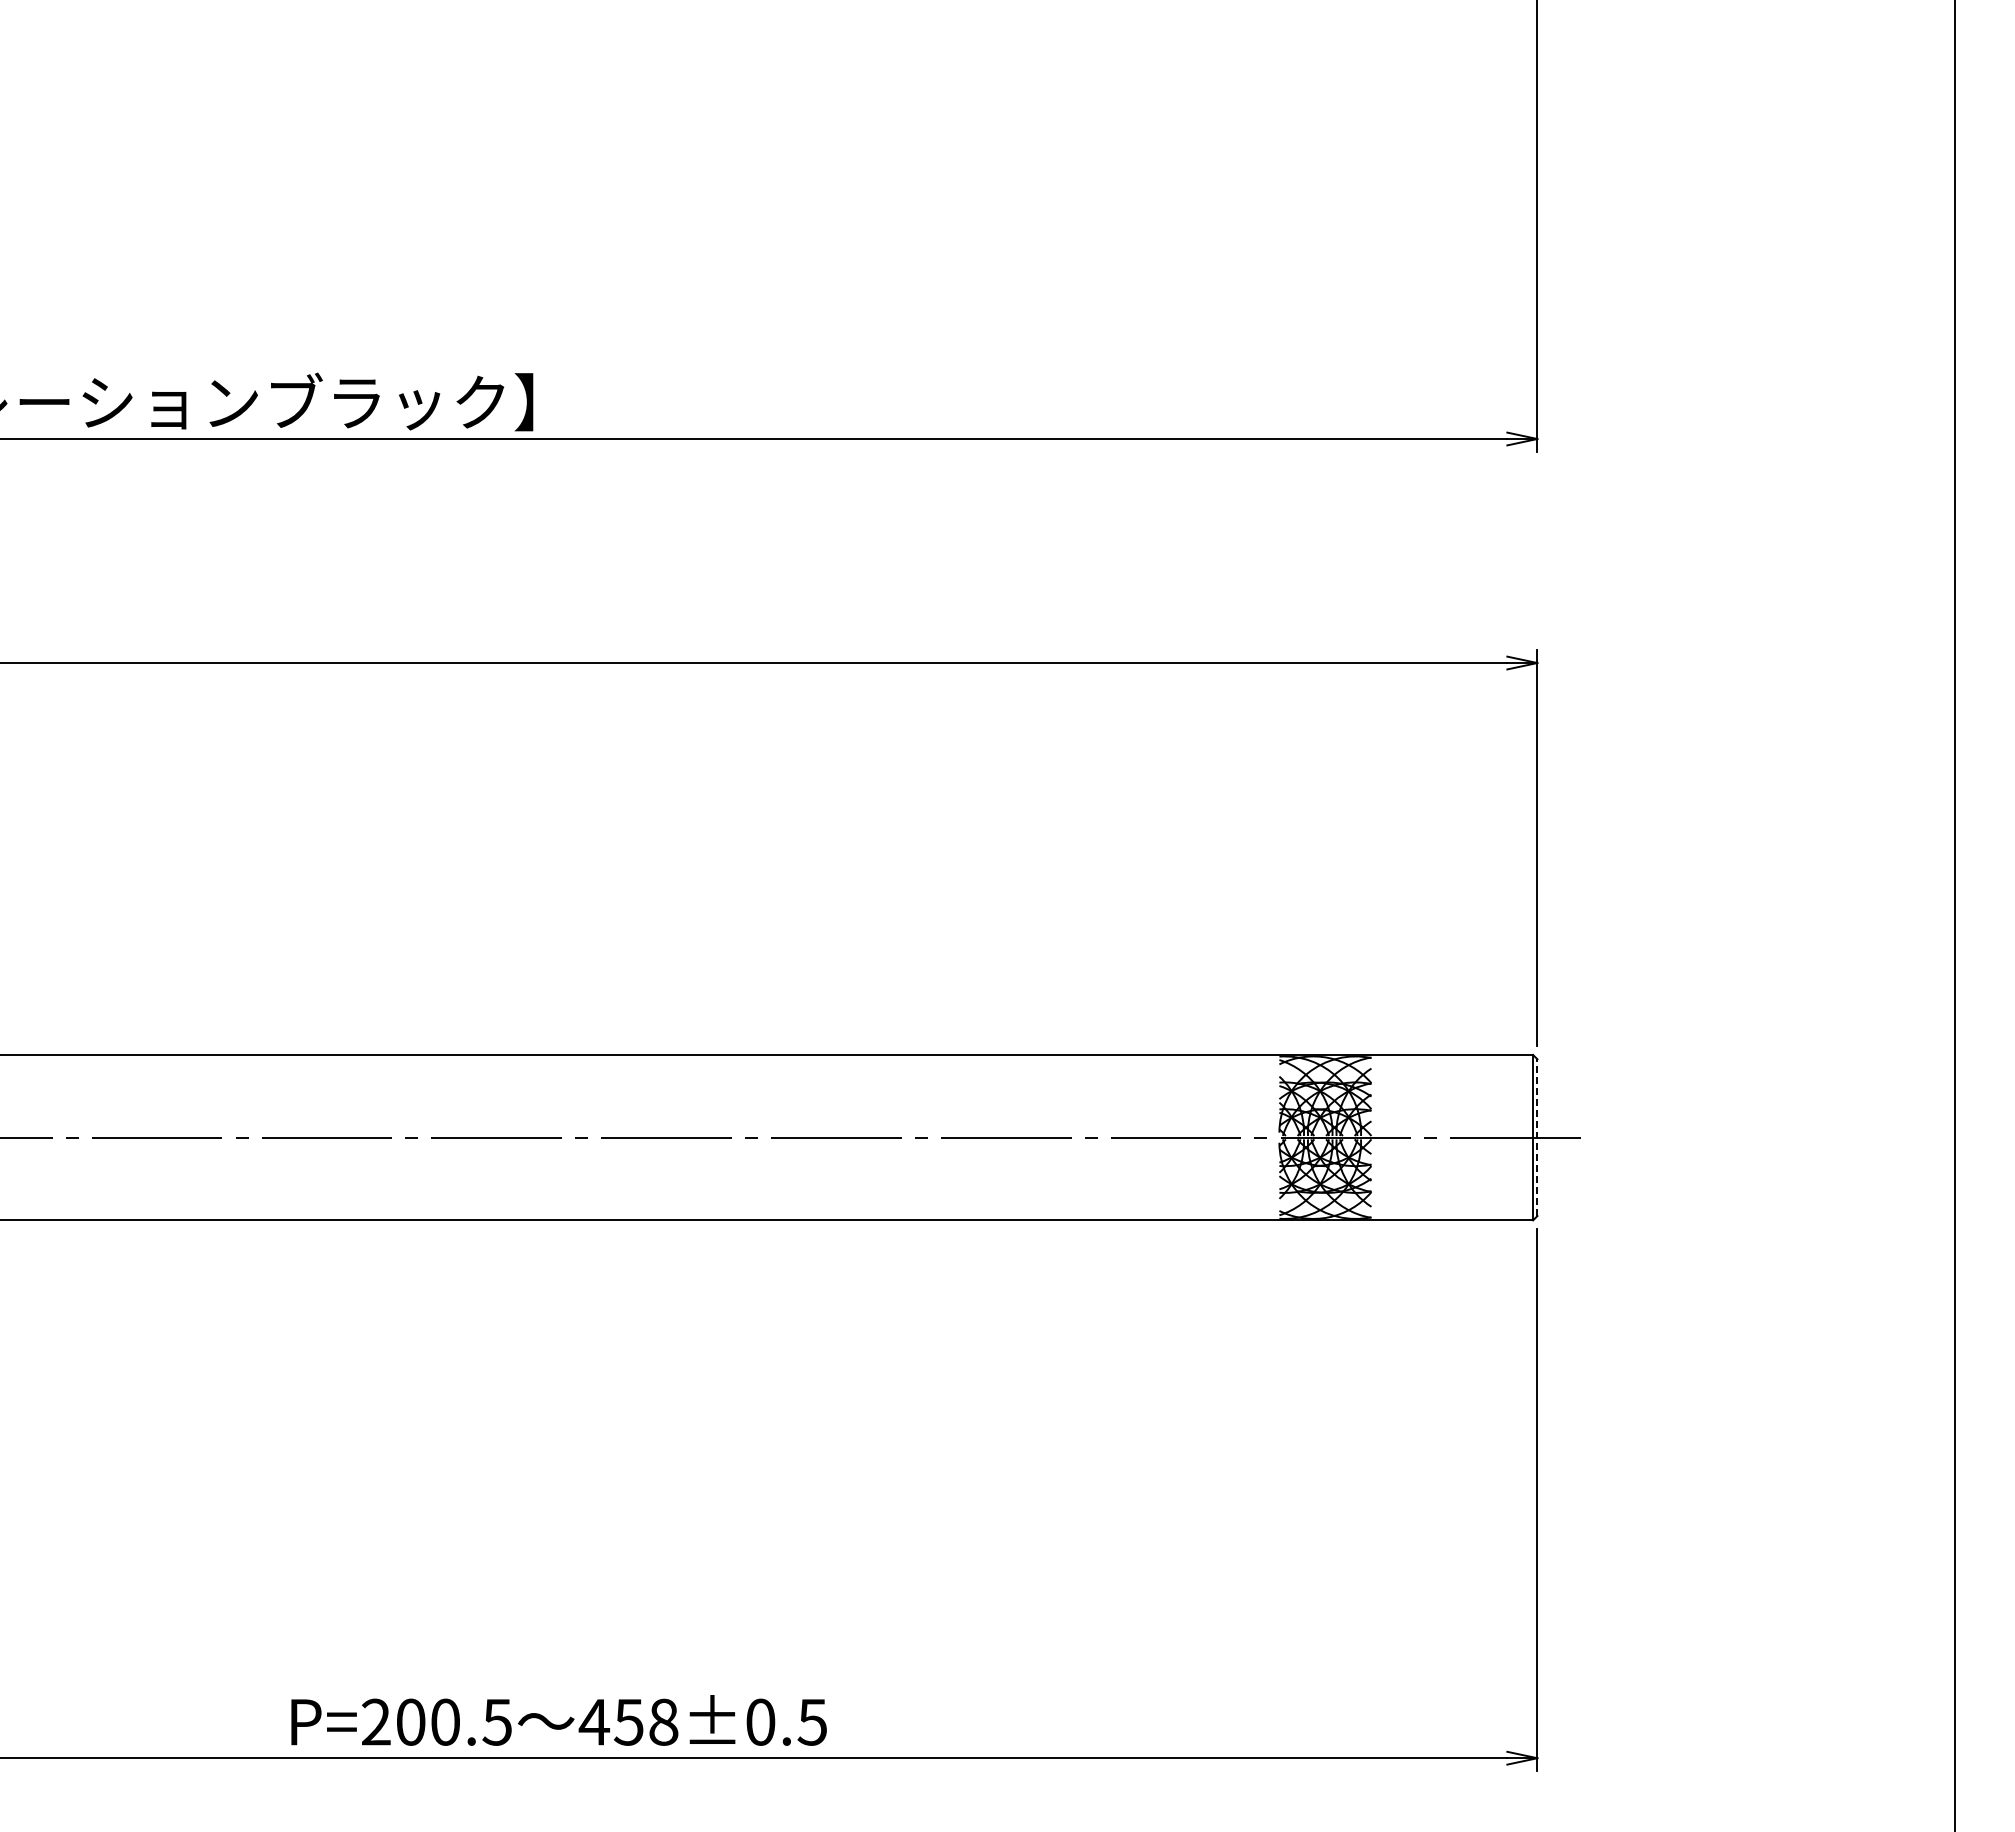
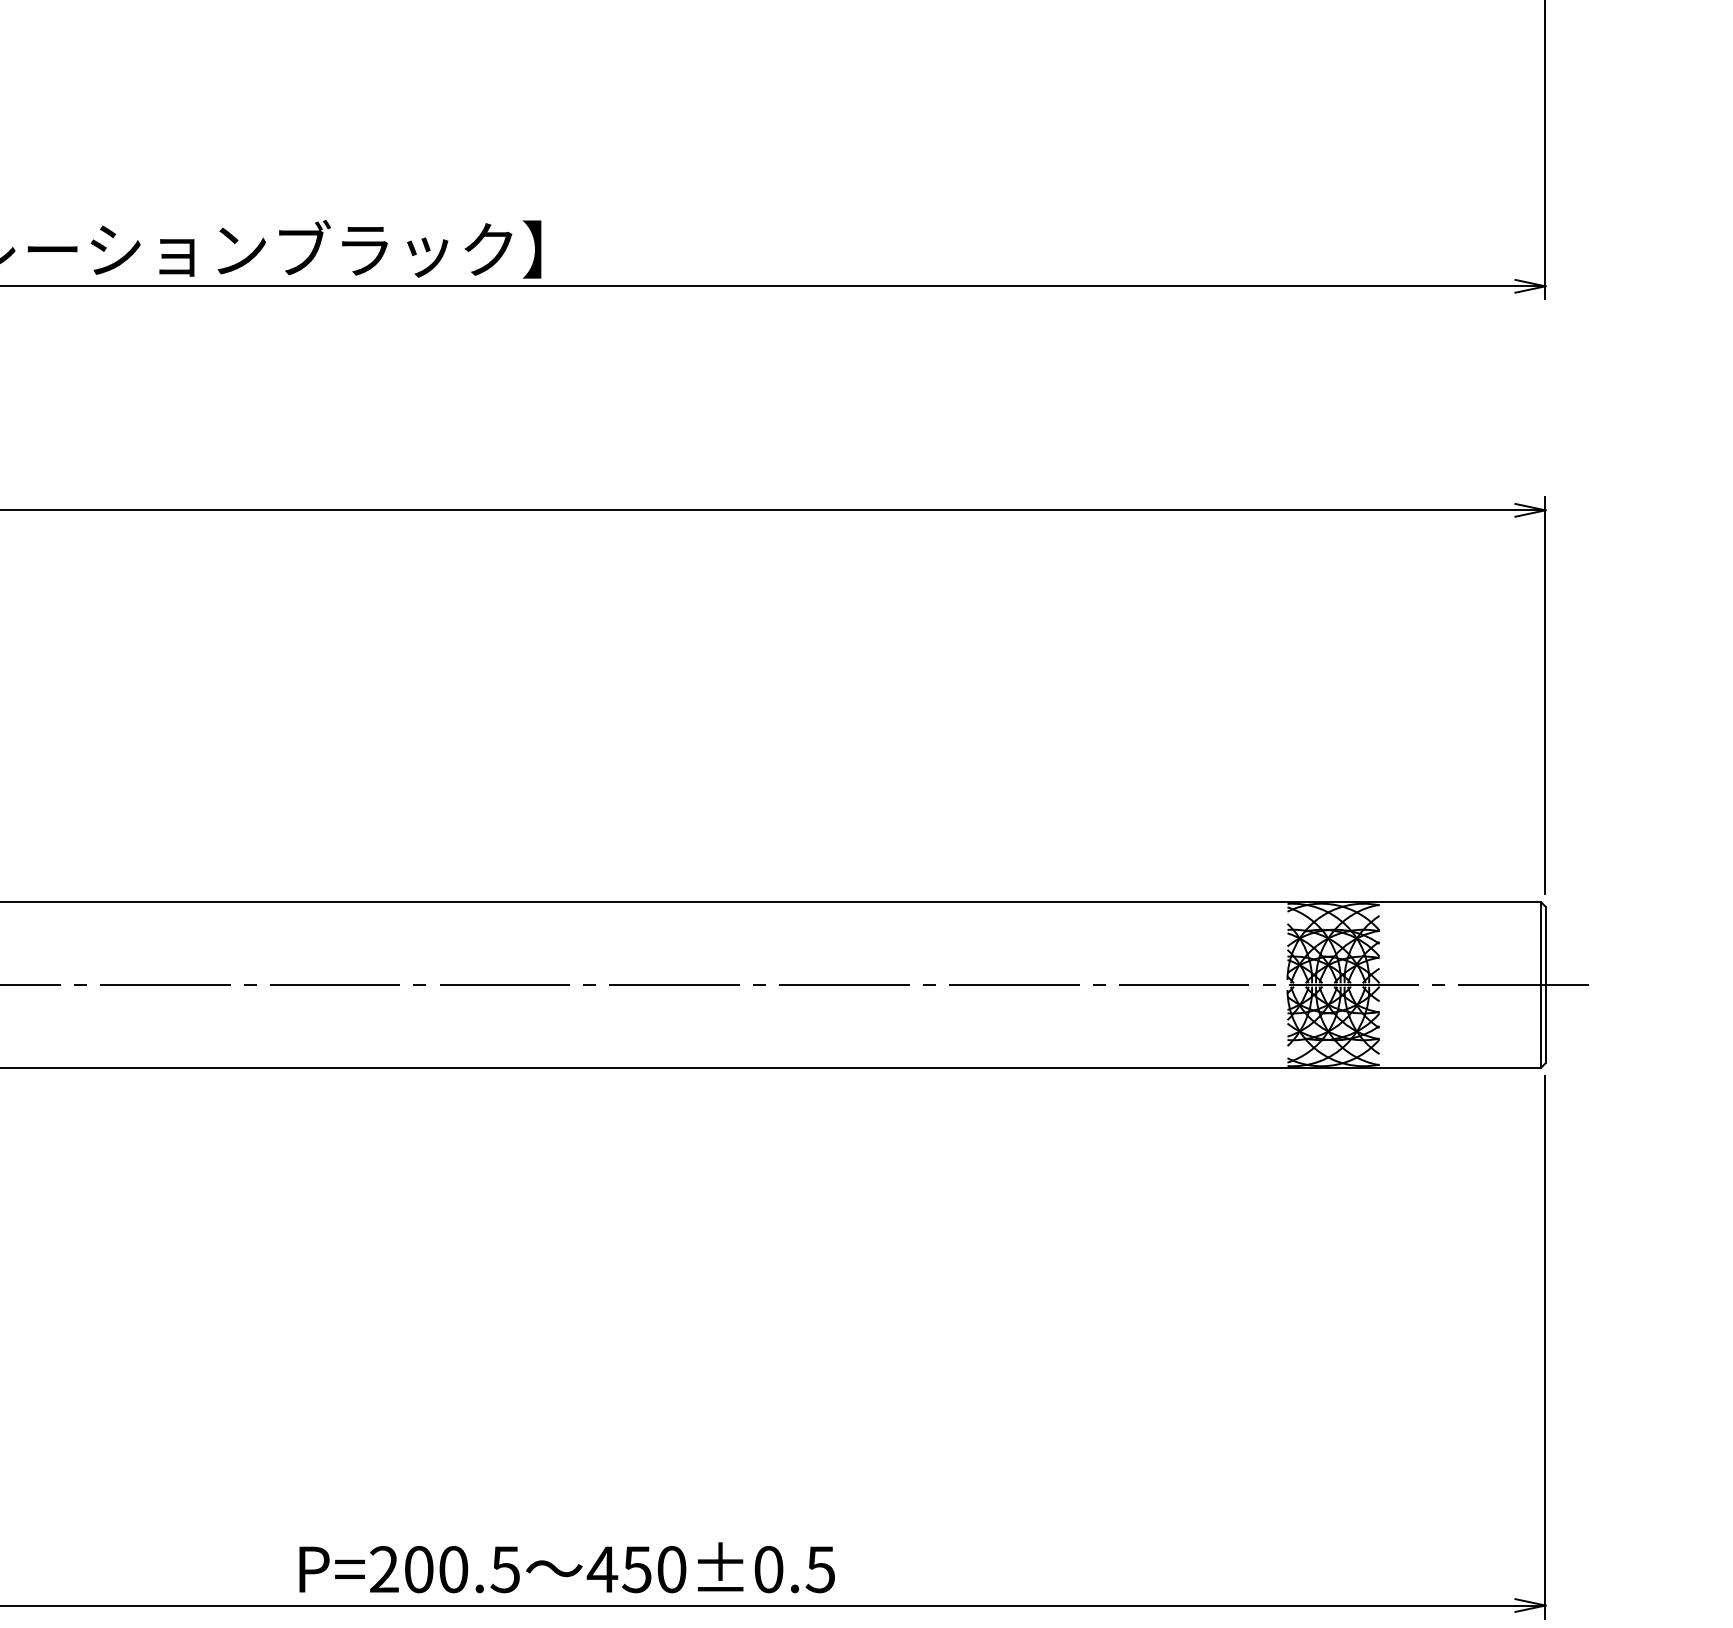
line: (1537, 1137) -> (1545, 984), dashed -> solid
text: (663, 1721) -> (671, 1568), 458±0.5 -> 450±0.5

